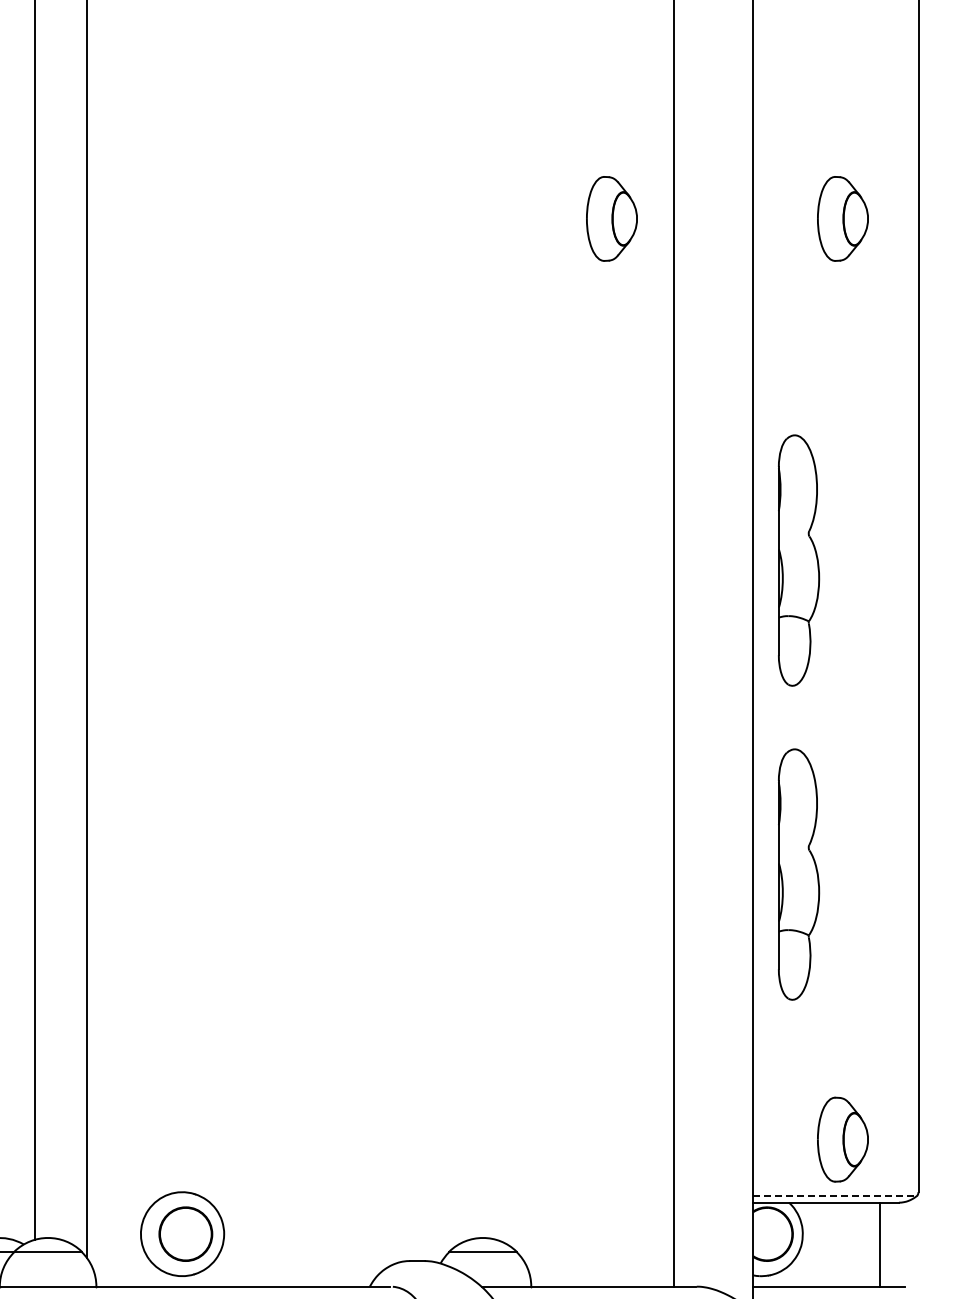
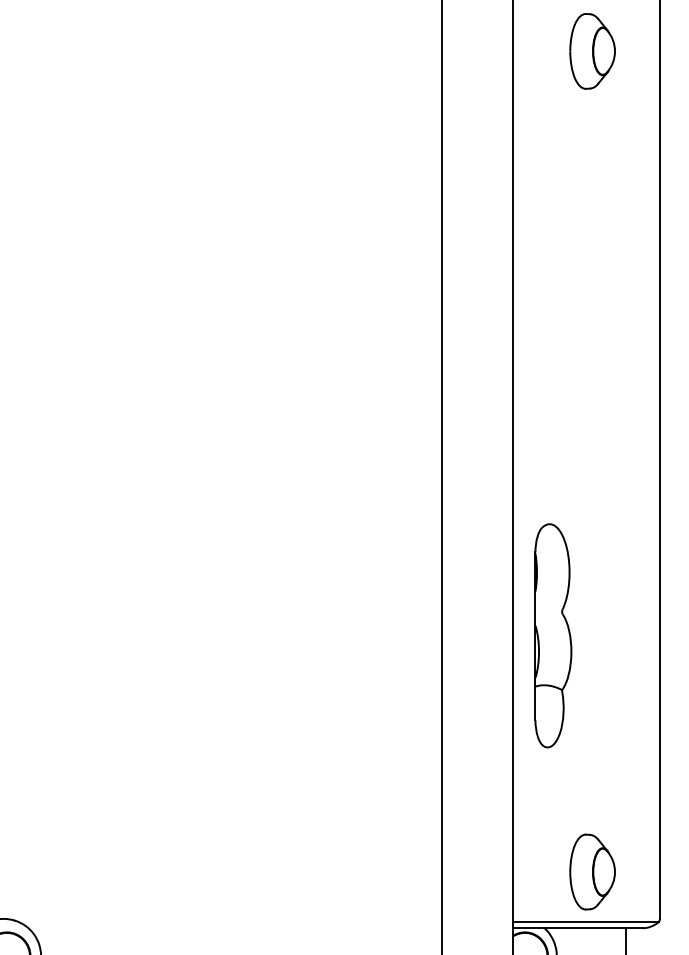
part: (611, 218) -> (386, 51), removed
part: (799, 560) -> (553, 355), removed
line: (835, 1195) -> (585, 921), dashed -> solid

